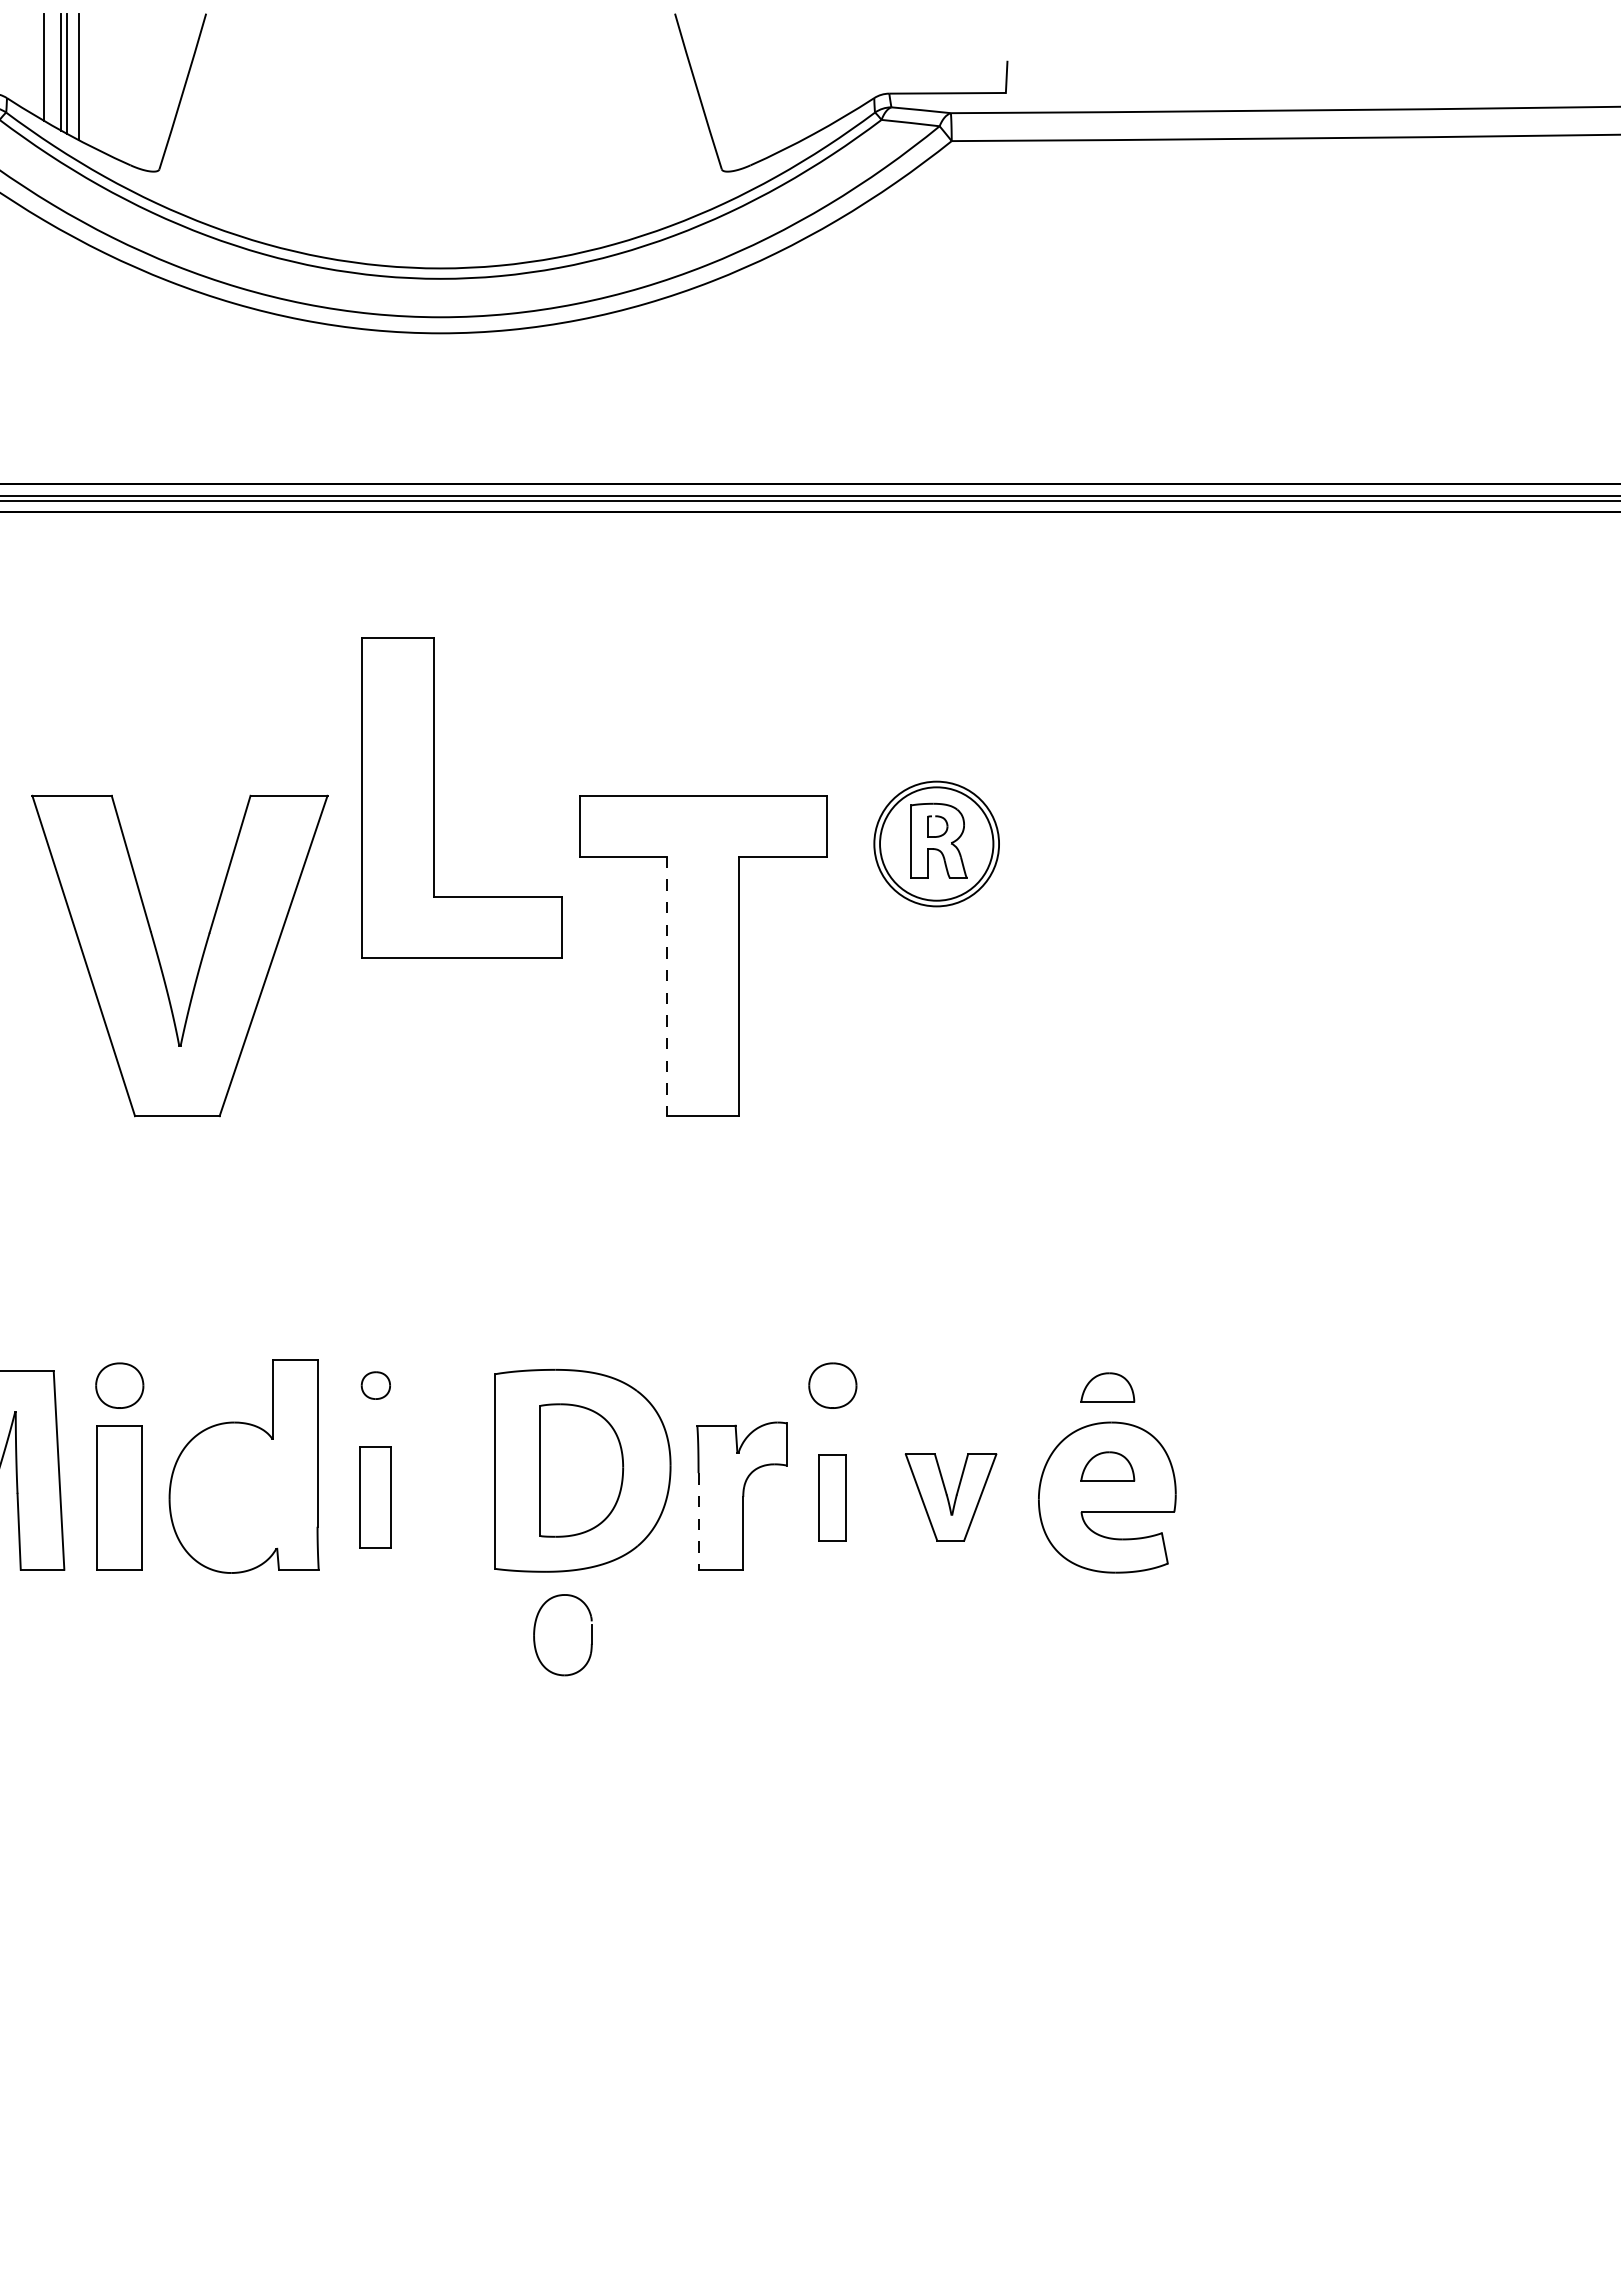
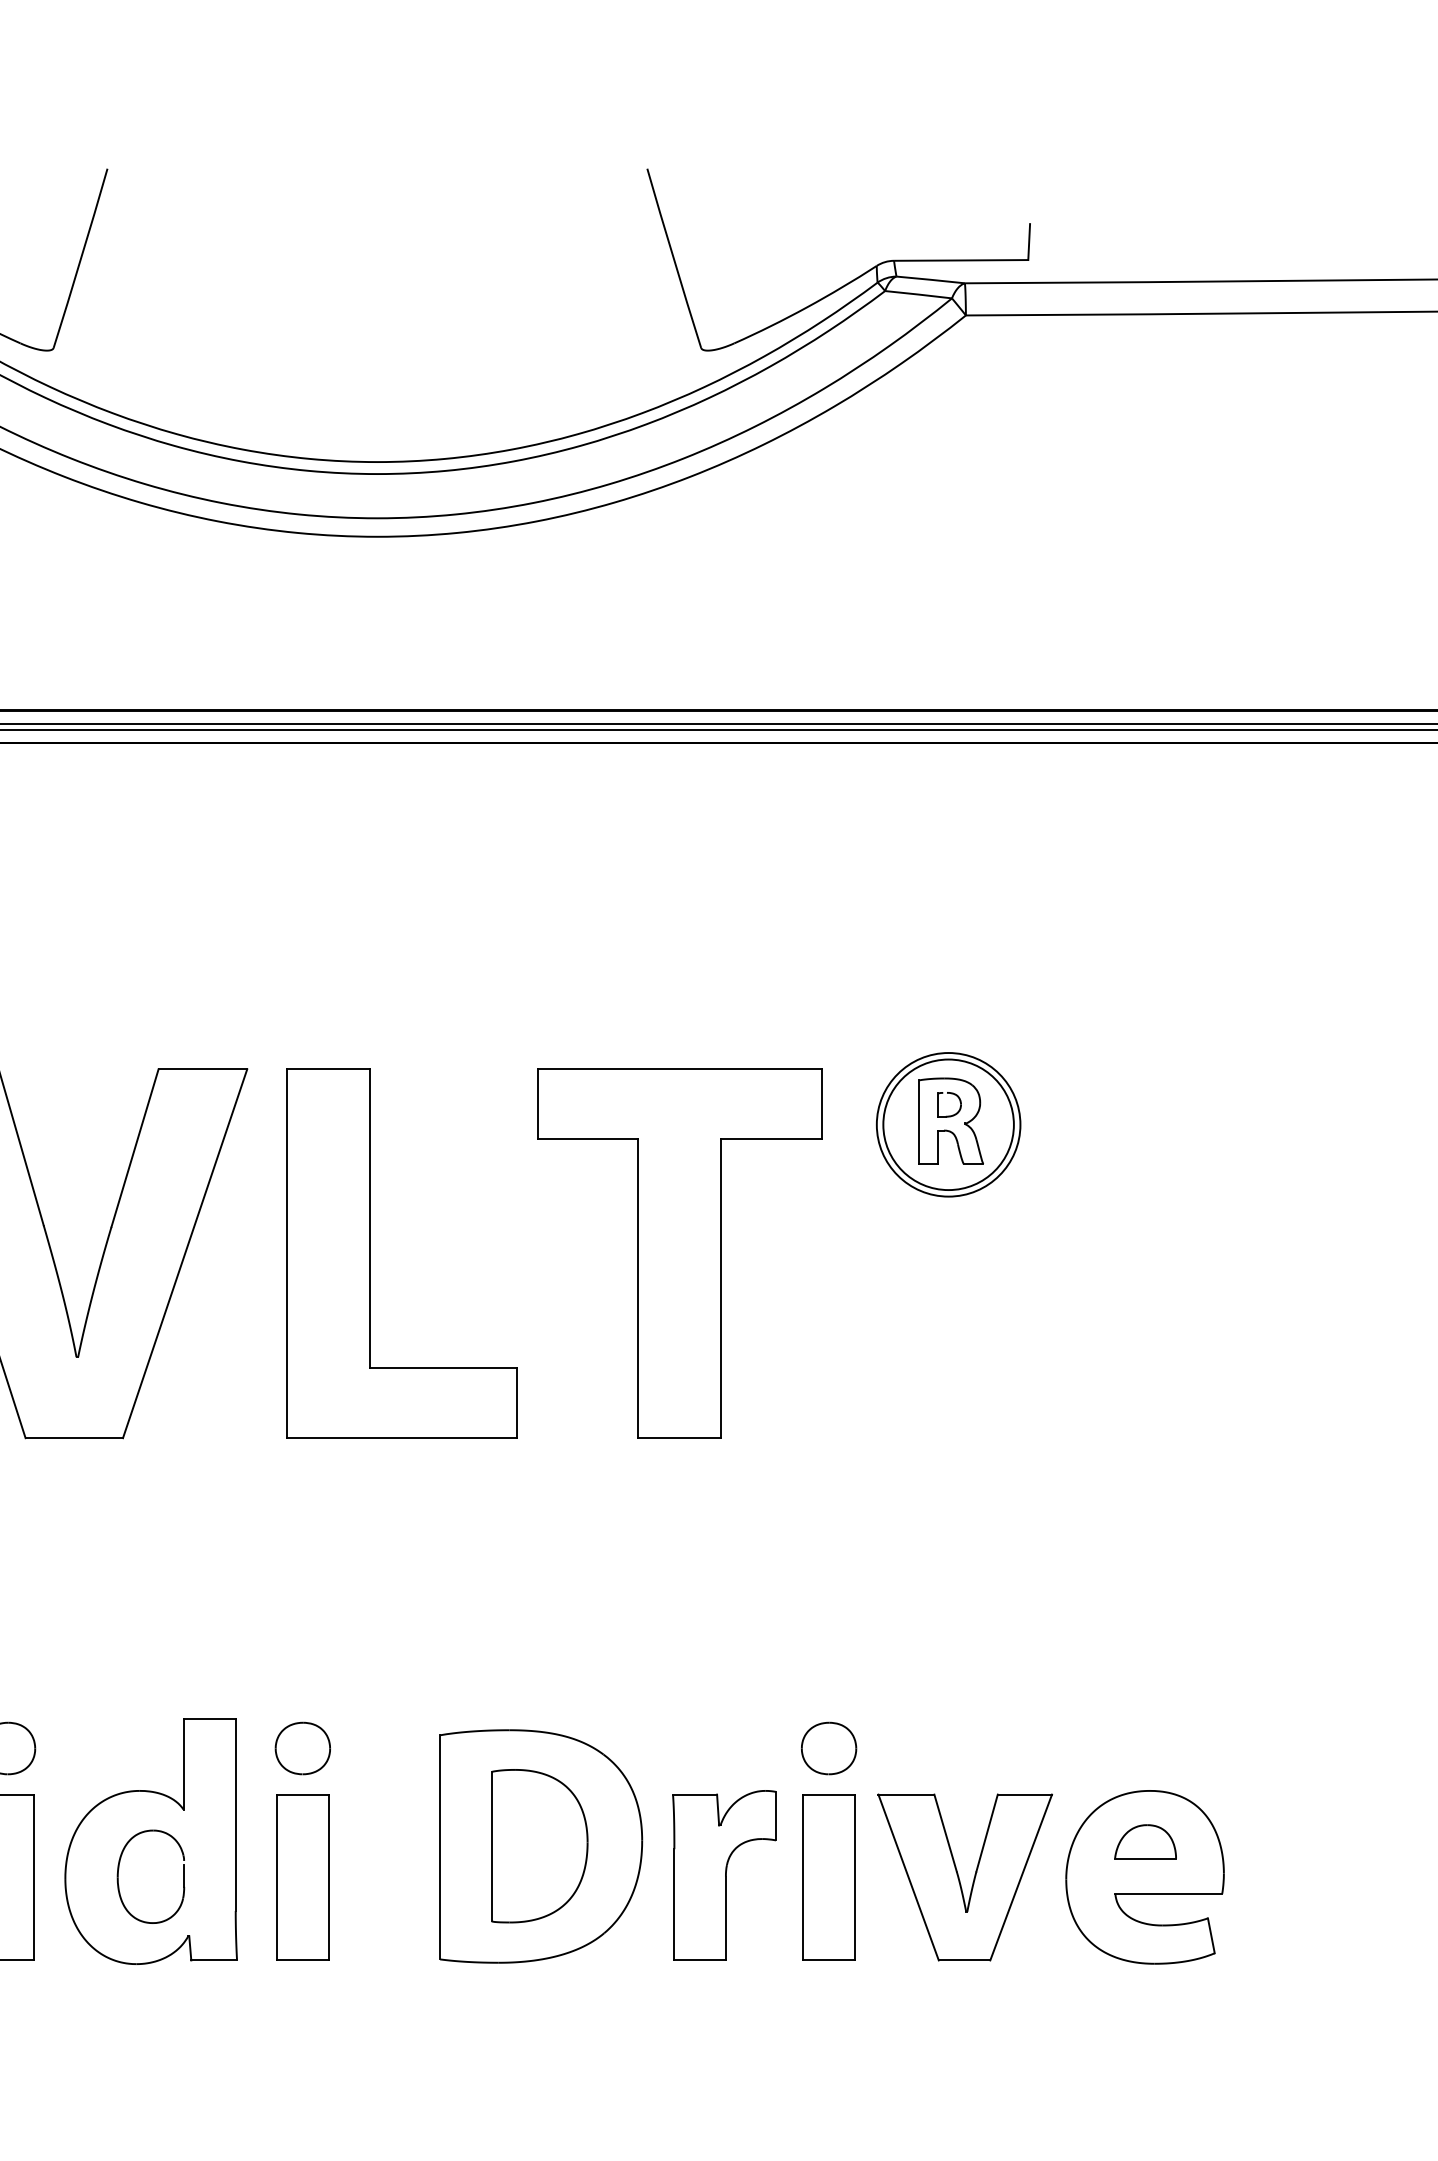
part: (434, 797) -> (370, 1253), moved
line: (666, 986) -> (637, 1288), dashed -> solid
part: (375, 1385) -> (302, 1748), size x1.67
part: (1107, 1387) -> (1145, 1750), removed
part: (375, 1497) -> (302, 1877), size x1.43
part: (832, 1497) -> (828, 1877), size x1.67
part: (950, 1497) -> (964, 1877), size x1.67
line: (698, 1521) -> (674, 1904), dashed -> solid
part: (535, 1632) -> (119, 1873), moved

